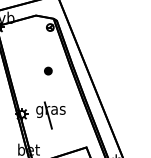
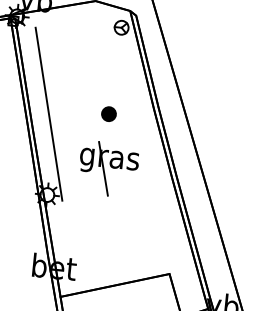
line: (18, 73) -> (48, 112), added
part: (50, 115) -> (107, 169), moved

